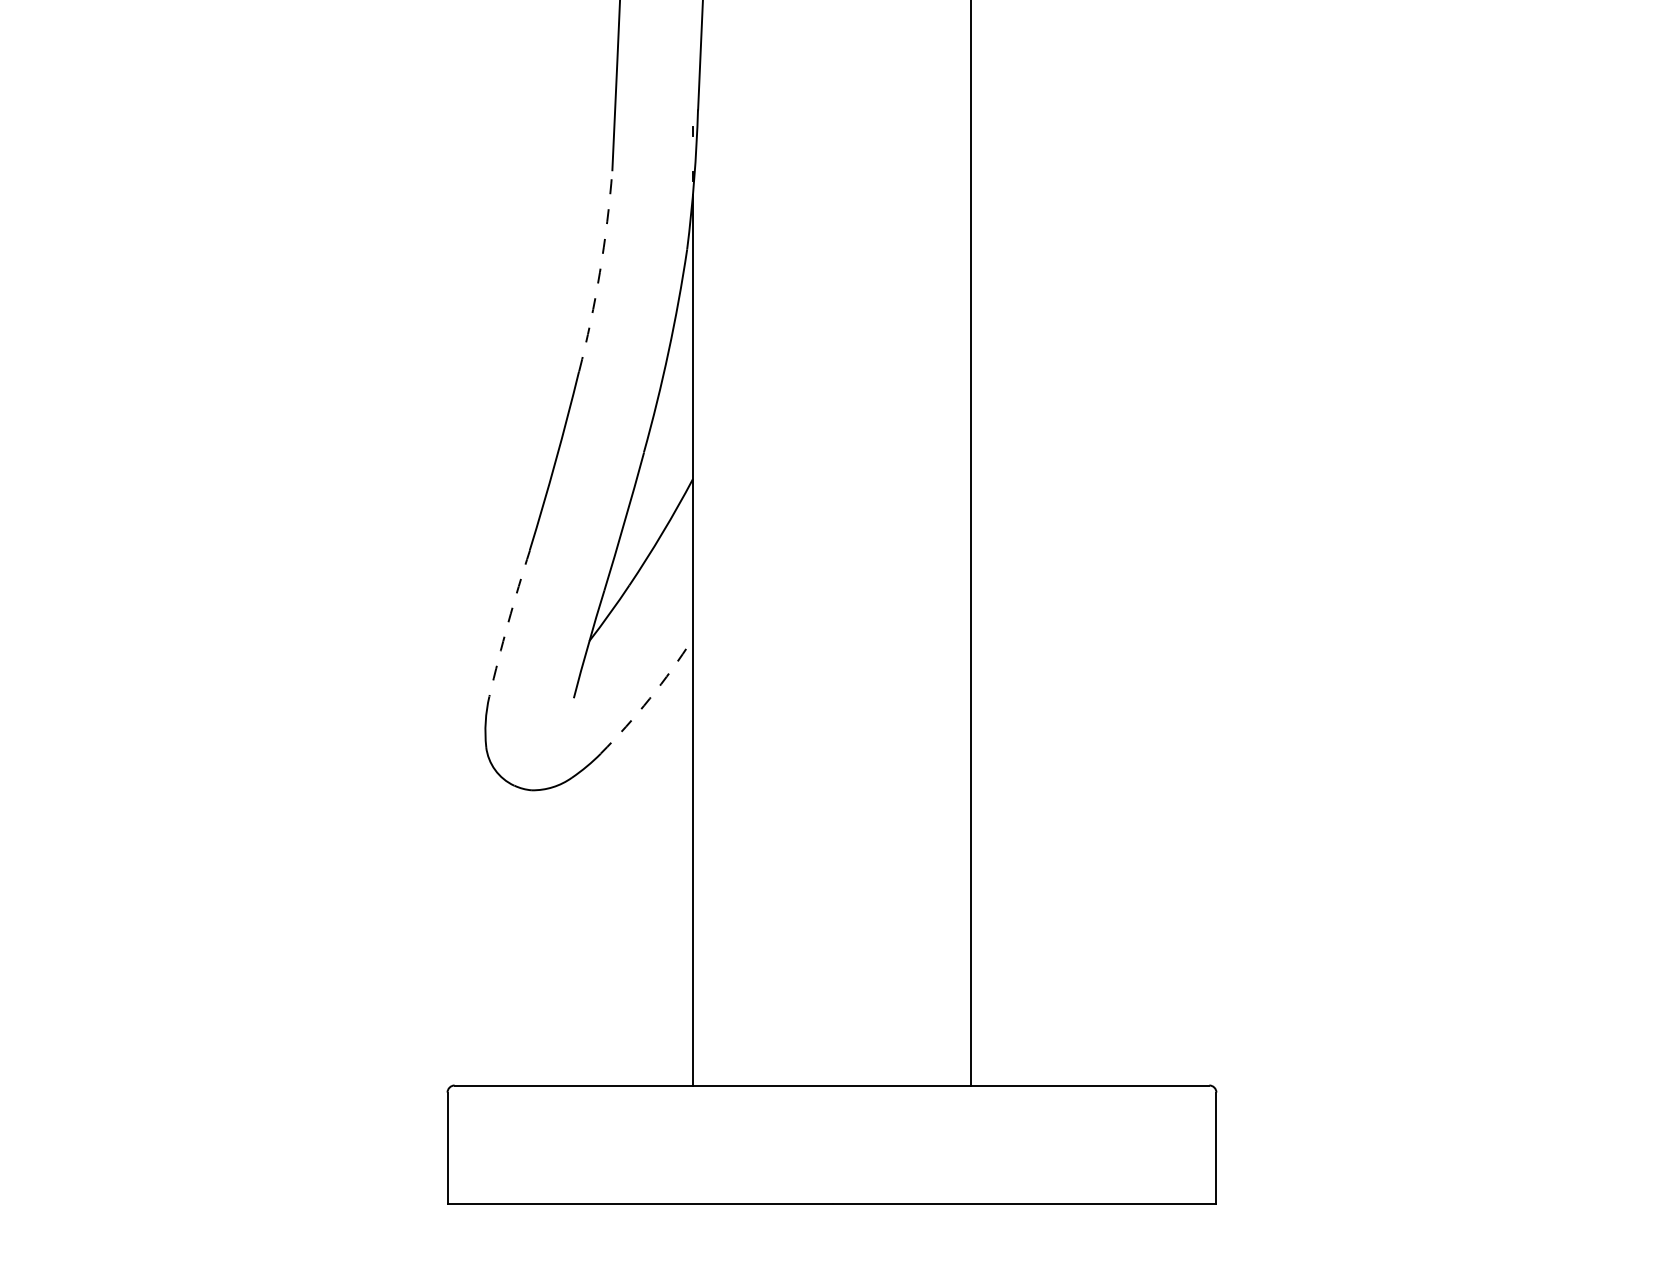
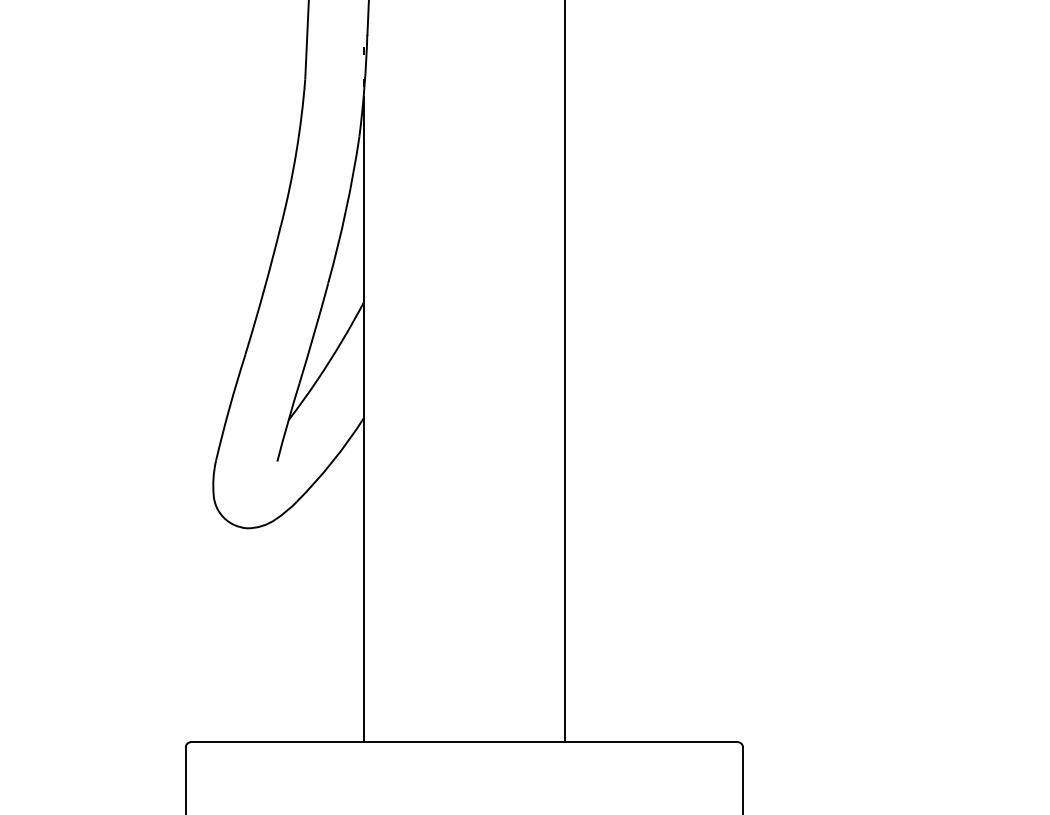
arc: (599, 272) -> (295, 153), dashed -> solid
arc: (508, 623) -> (229, 407), dashed -> solid
arc: (649, 698) -> (332, 461), dashed -> solid

